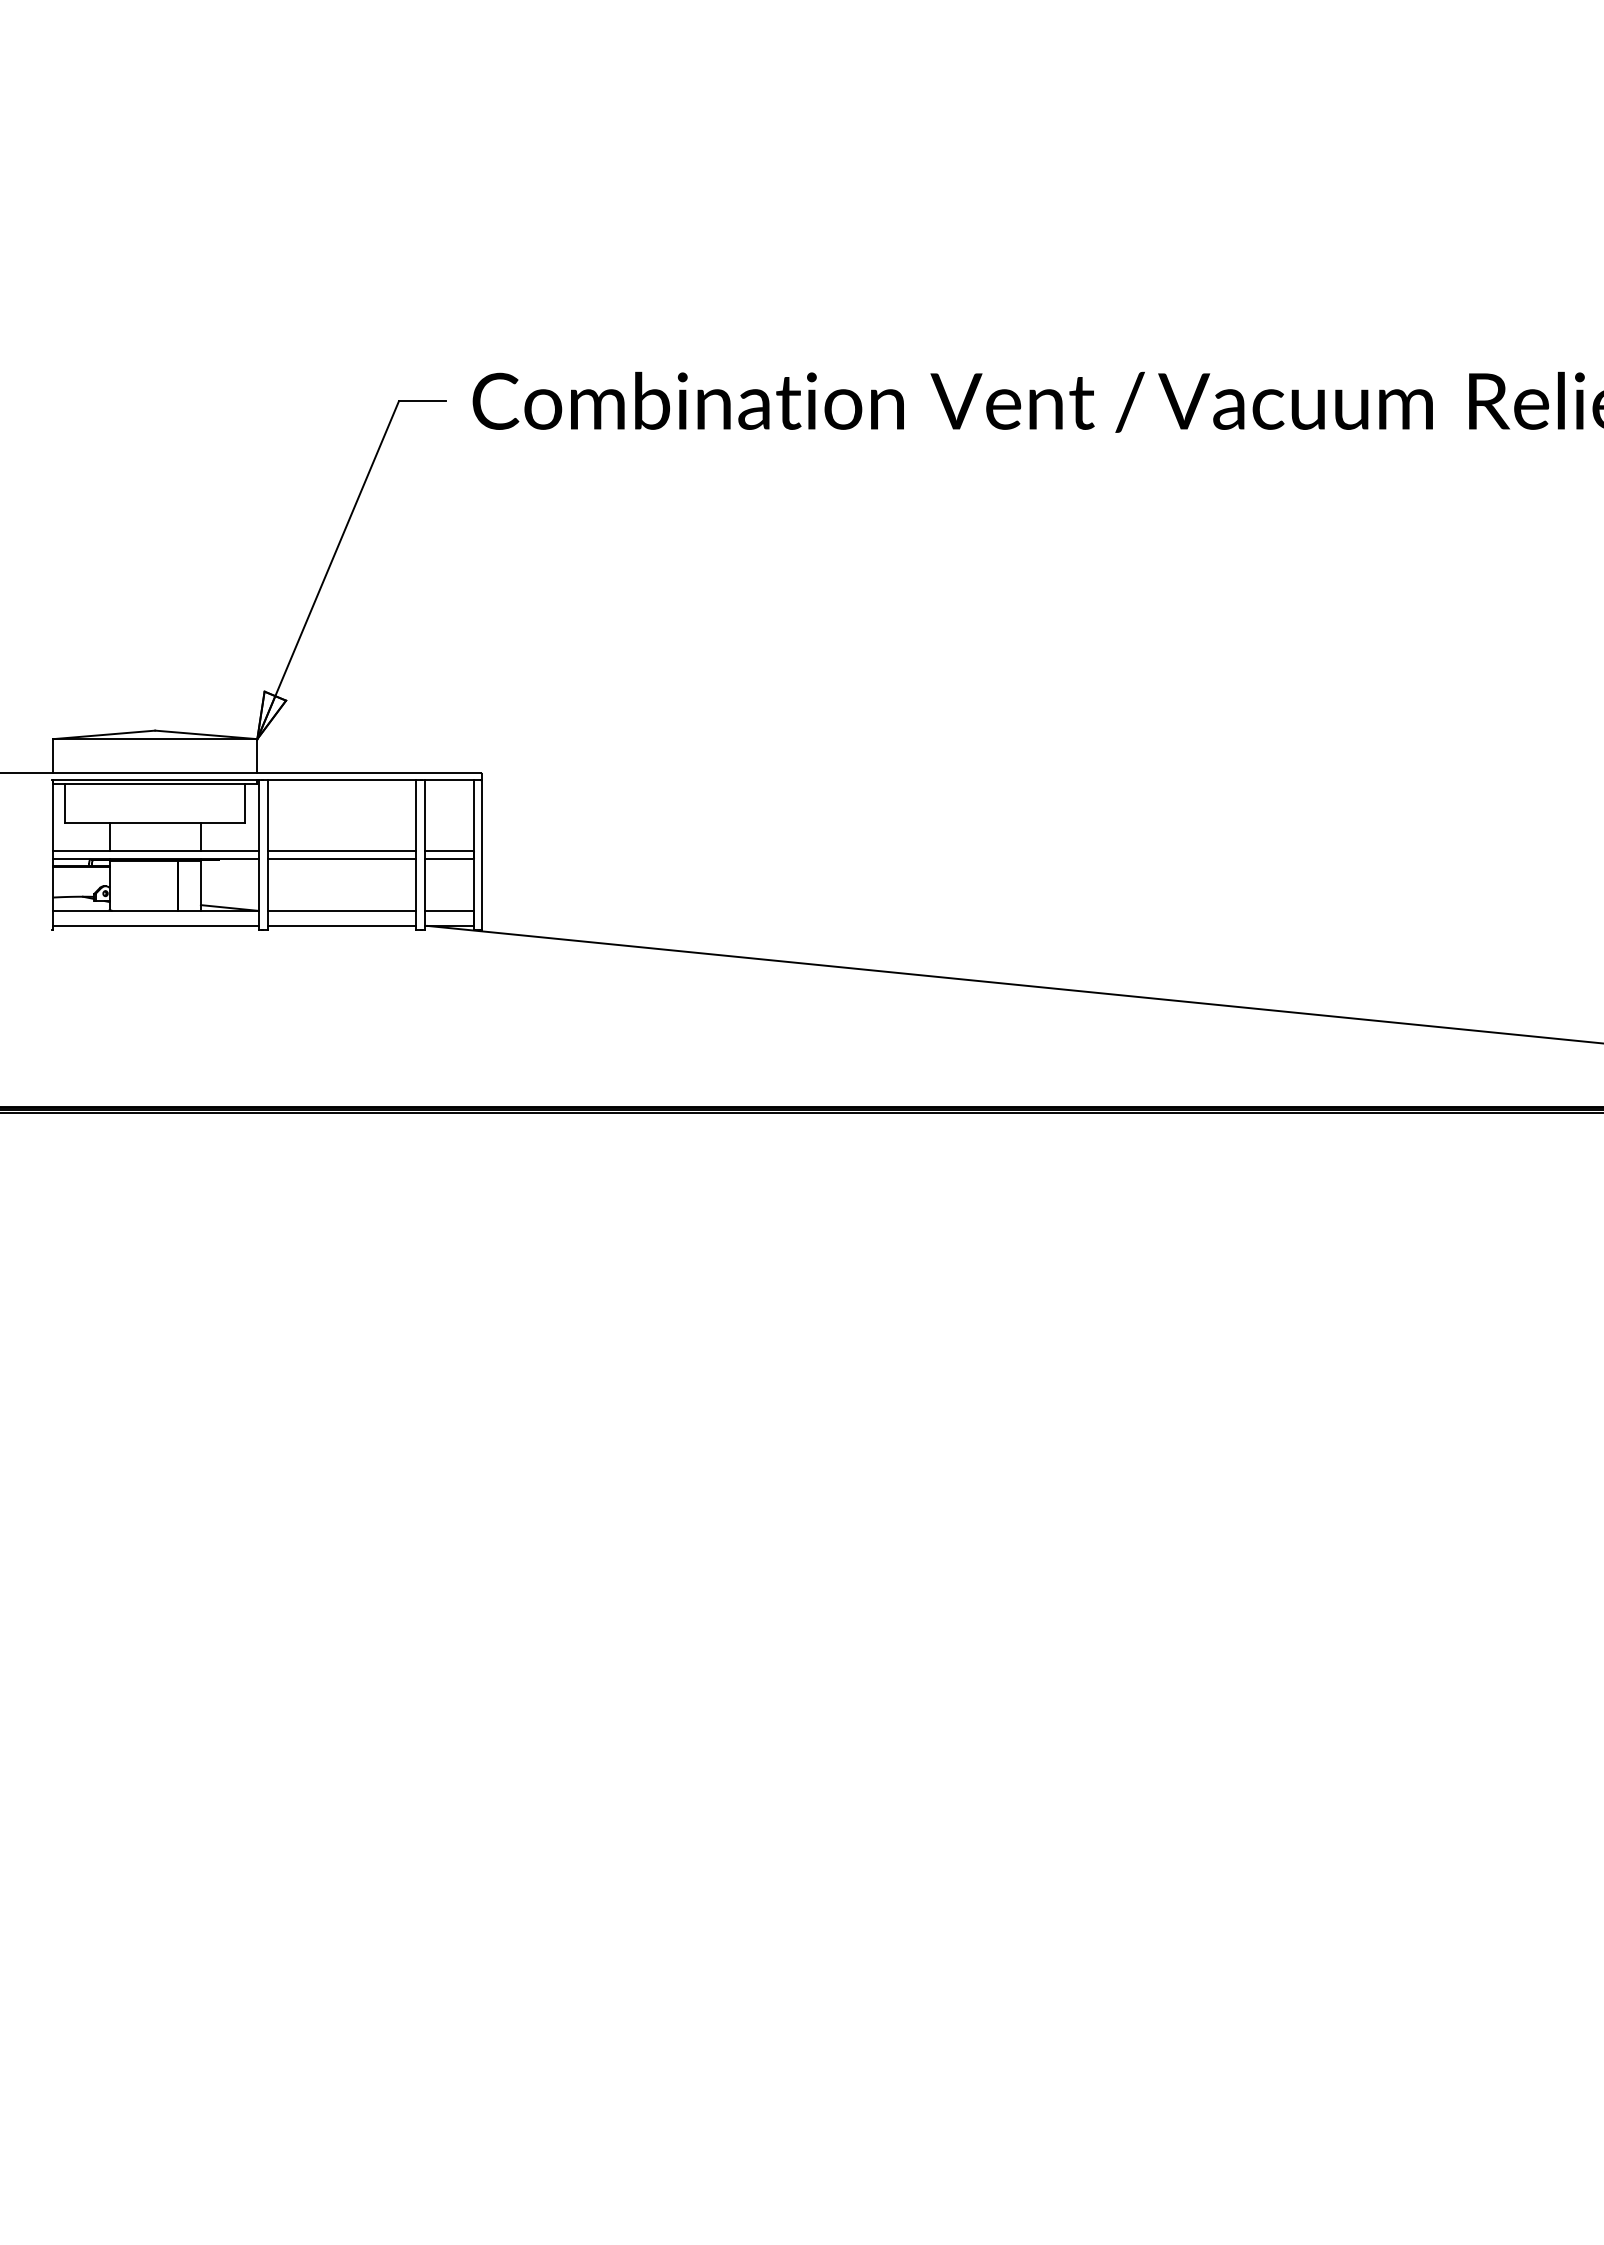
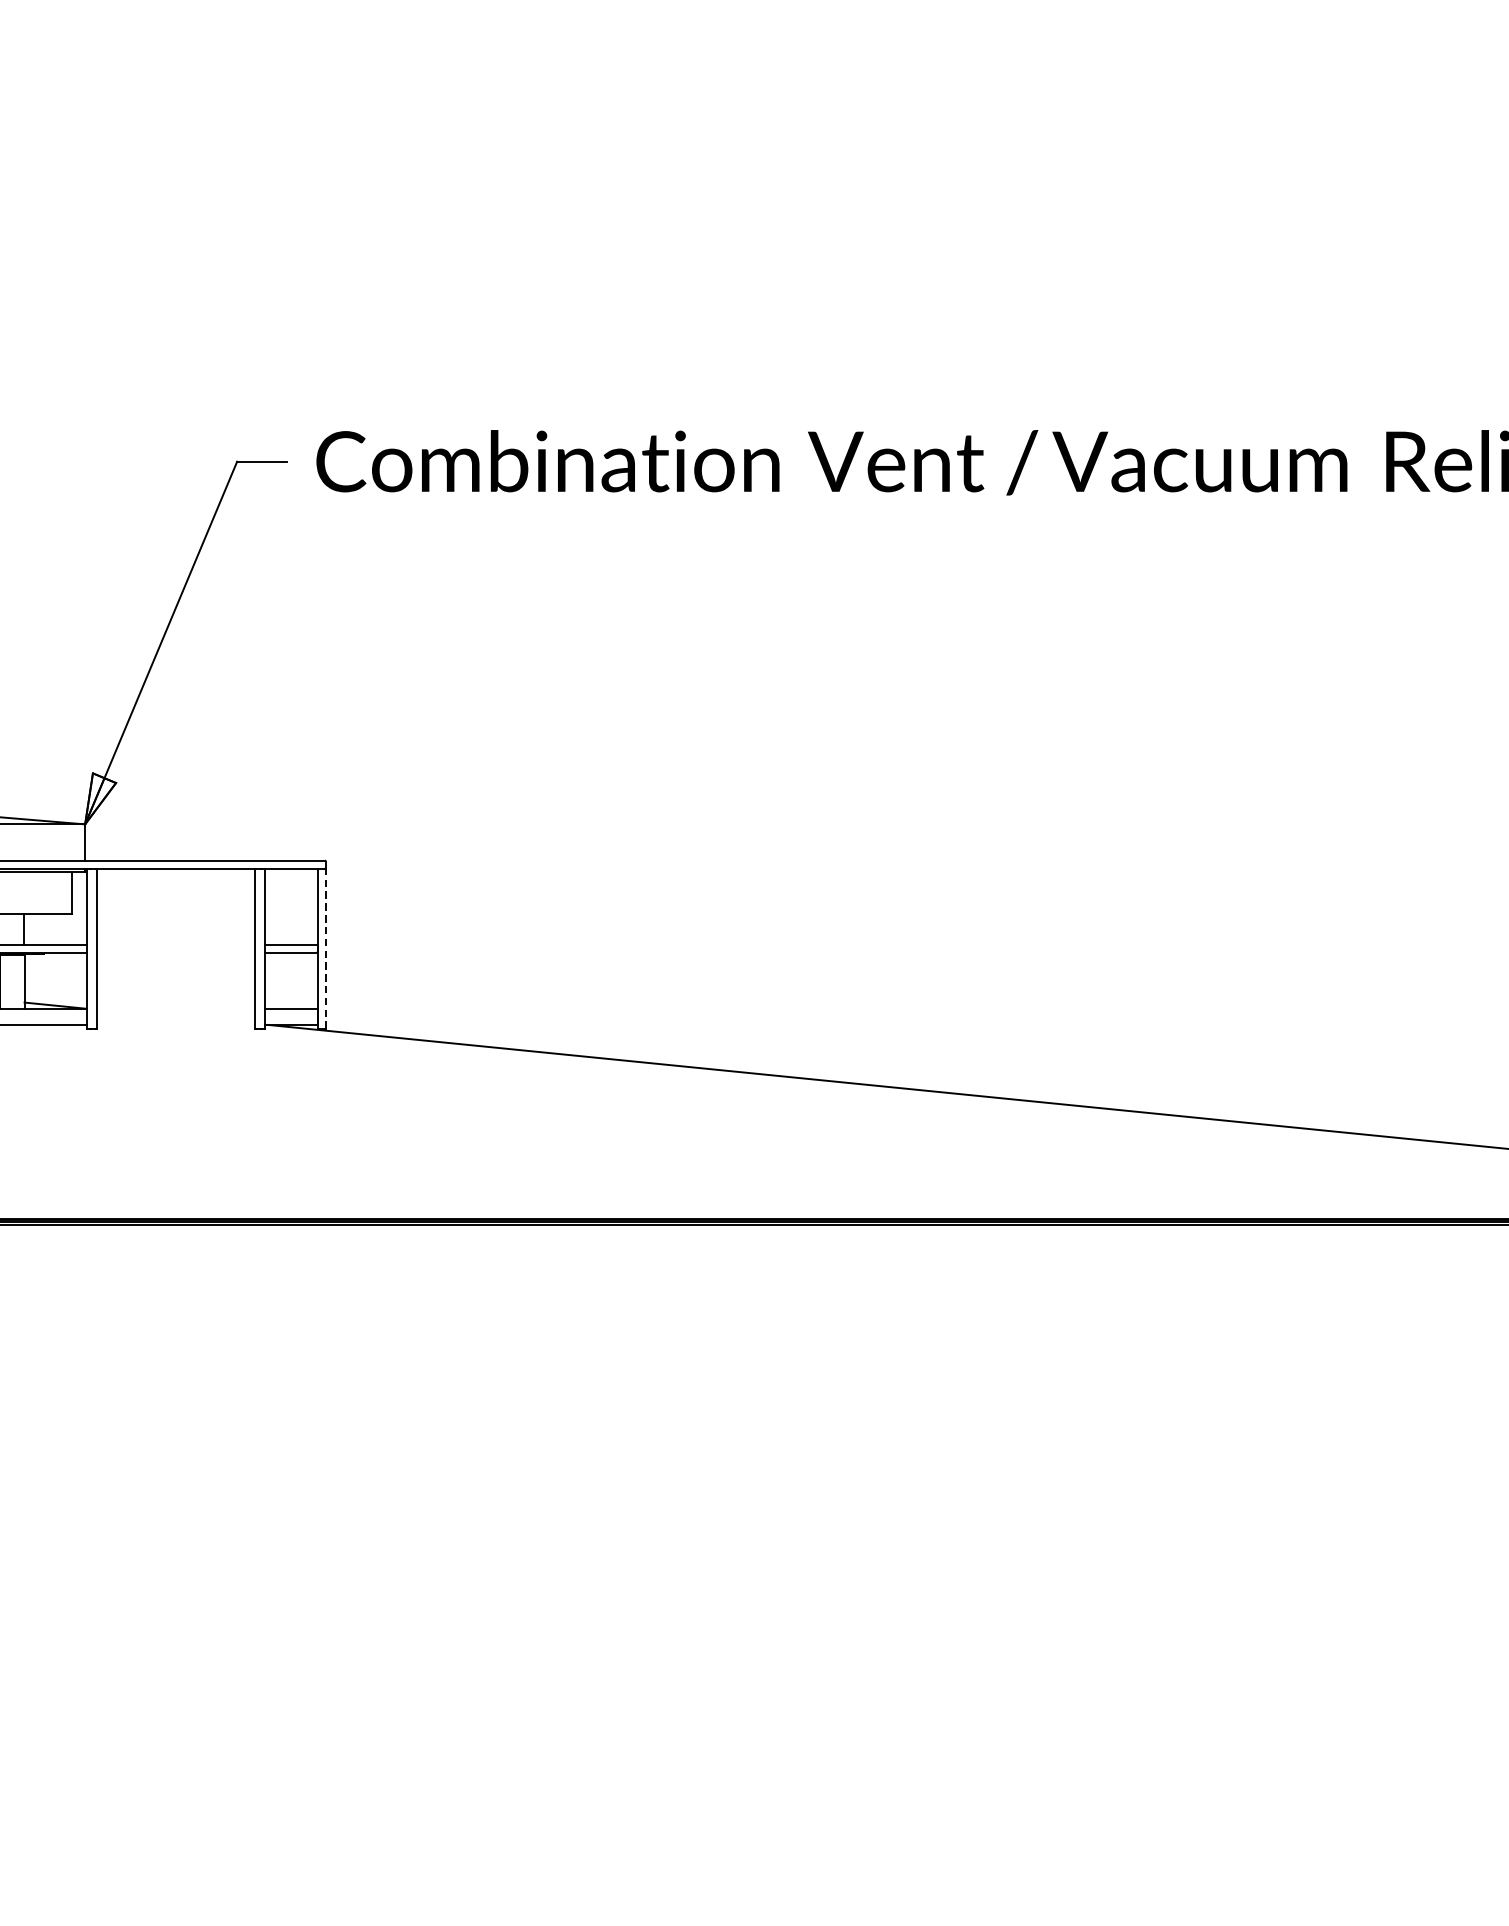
line: (341, 851) -> (175, 945), removed
line: (481, 855) -> (325, 949), solid -> dashed
line: (341, 858) -> (175, 952), removed
line: (341, 910) -> (175, 1008), removed
line: (341, 925) -> (175, 1024), removed

